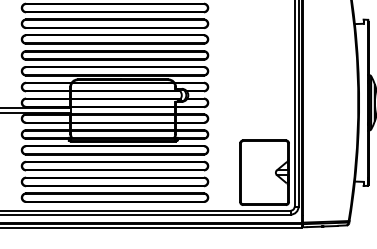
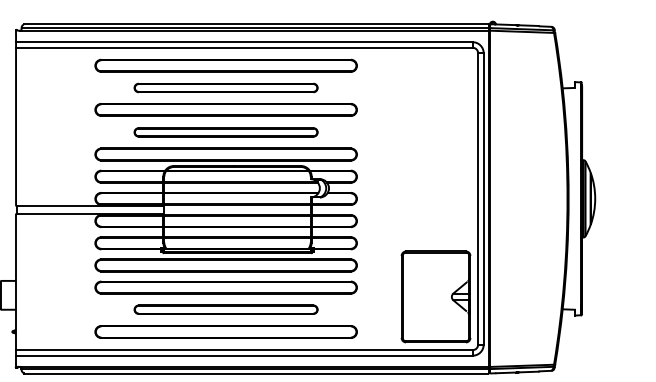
part: (114, 23) -> (225, 87), size x0.7
part: (114, 55) -> (225, 132), size x0.7
part: (114, 181) -> (225, 309), size x0.7

